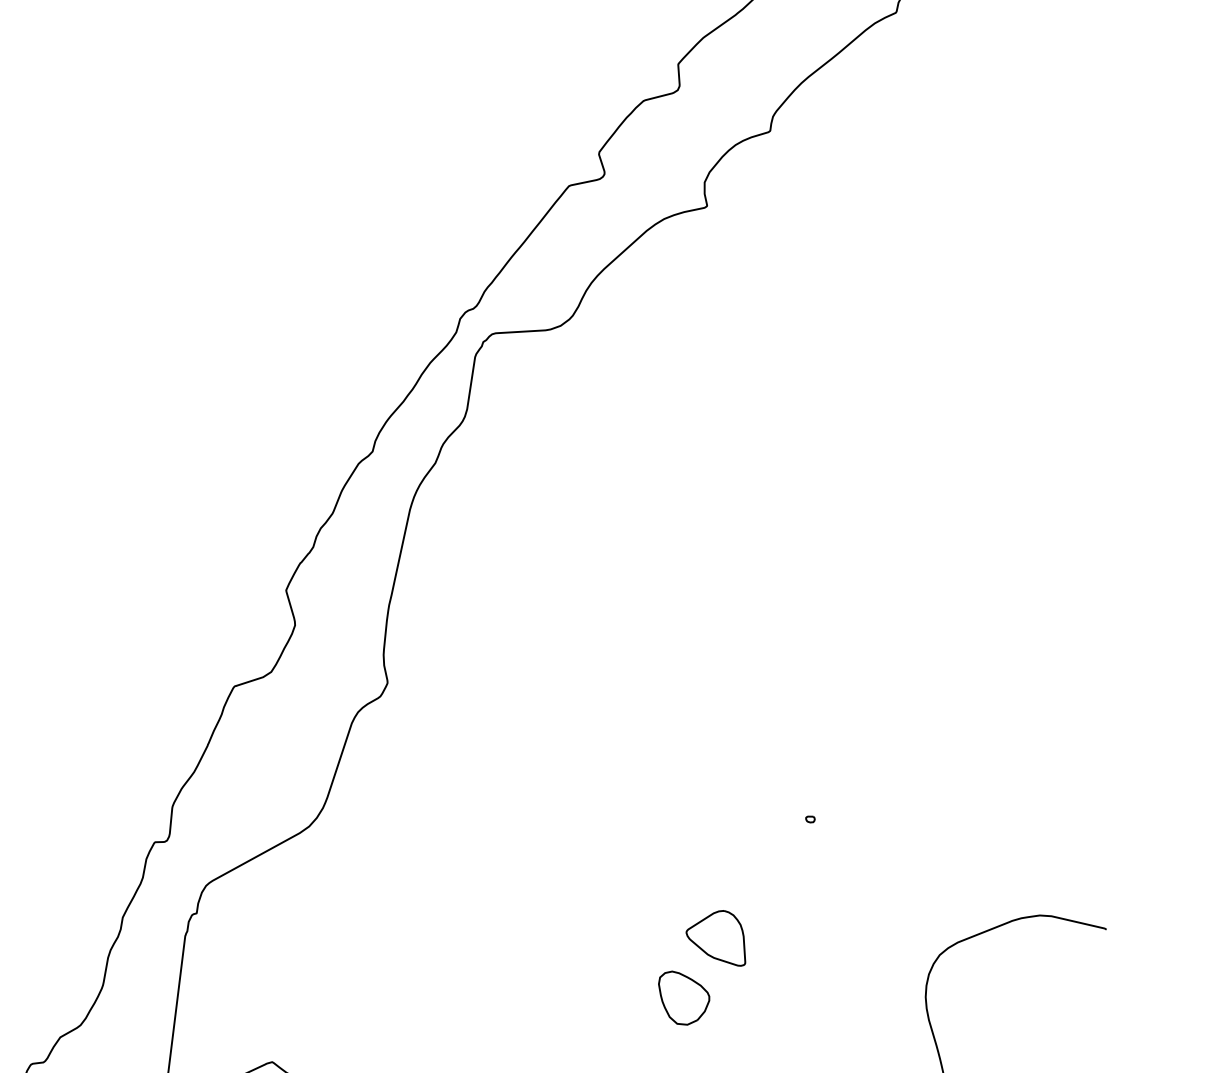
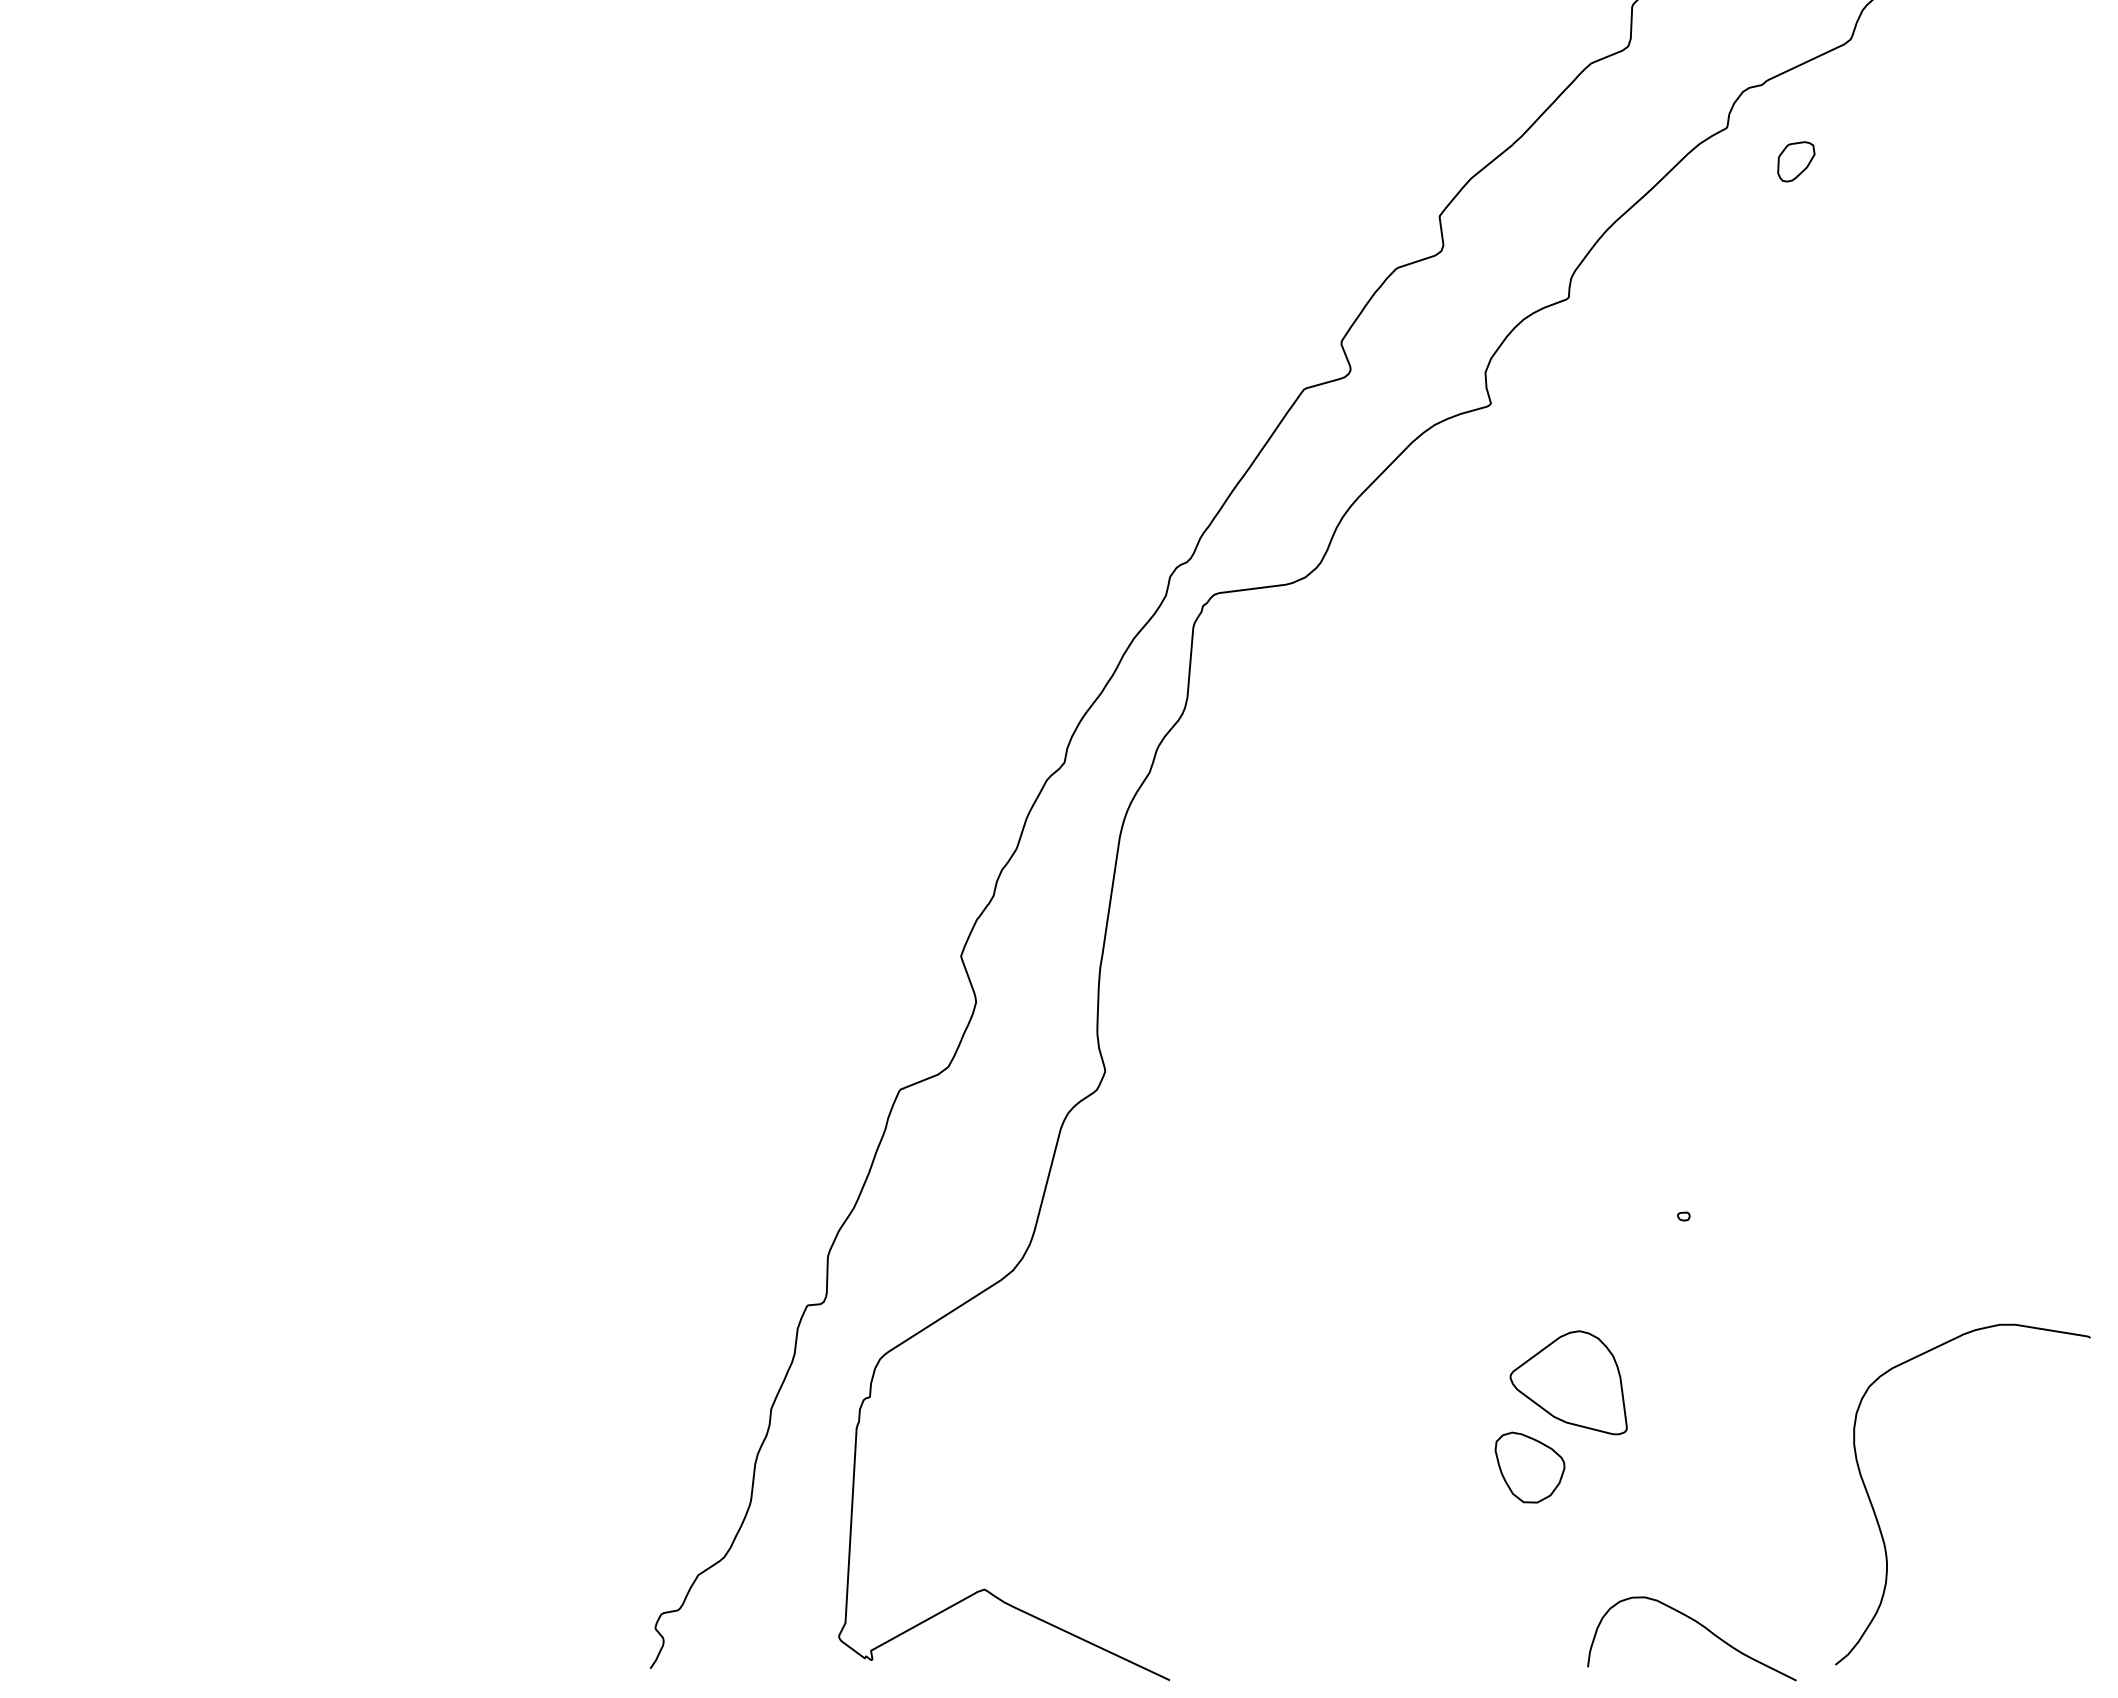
part: (946, 41) -> (1796, 161), added
part: (716, 937) -> (1568, 1382), size x1.43

